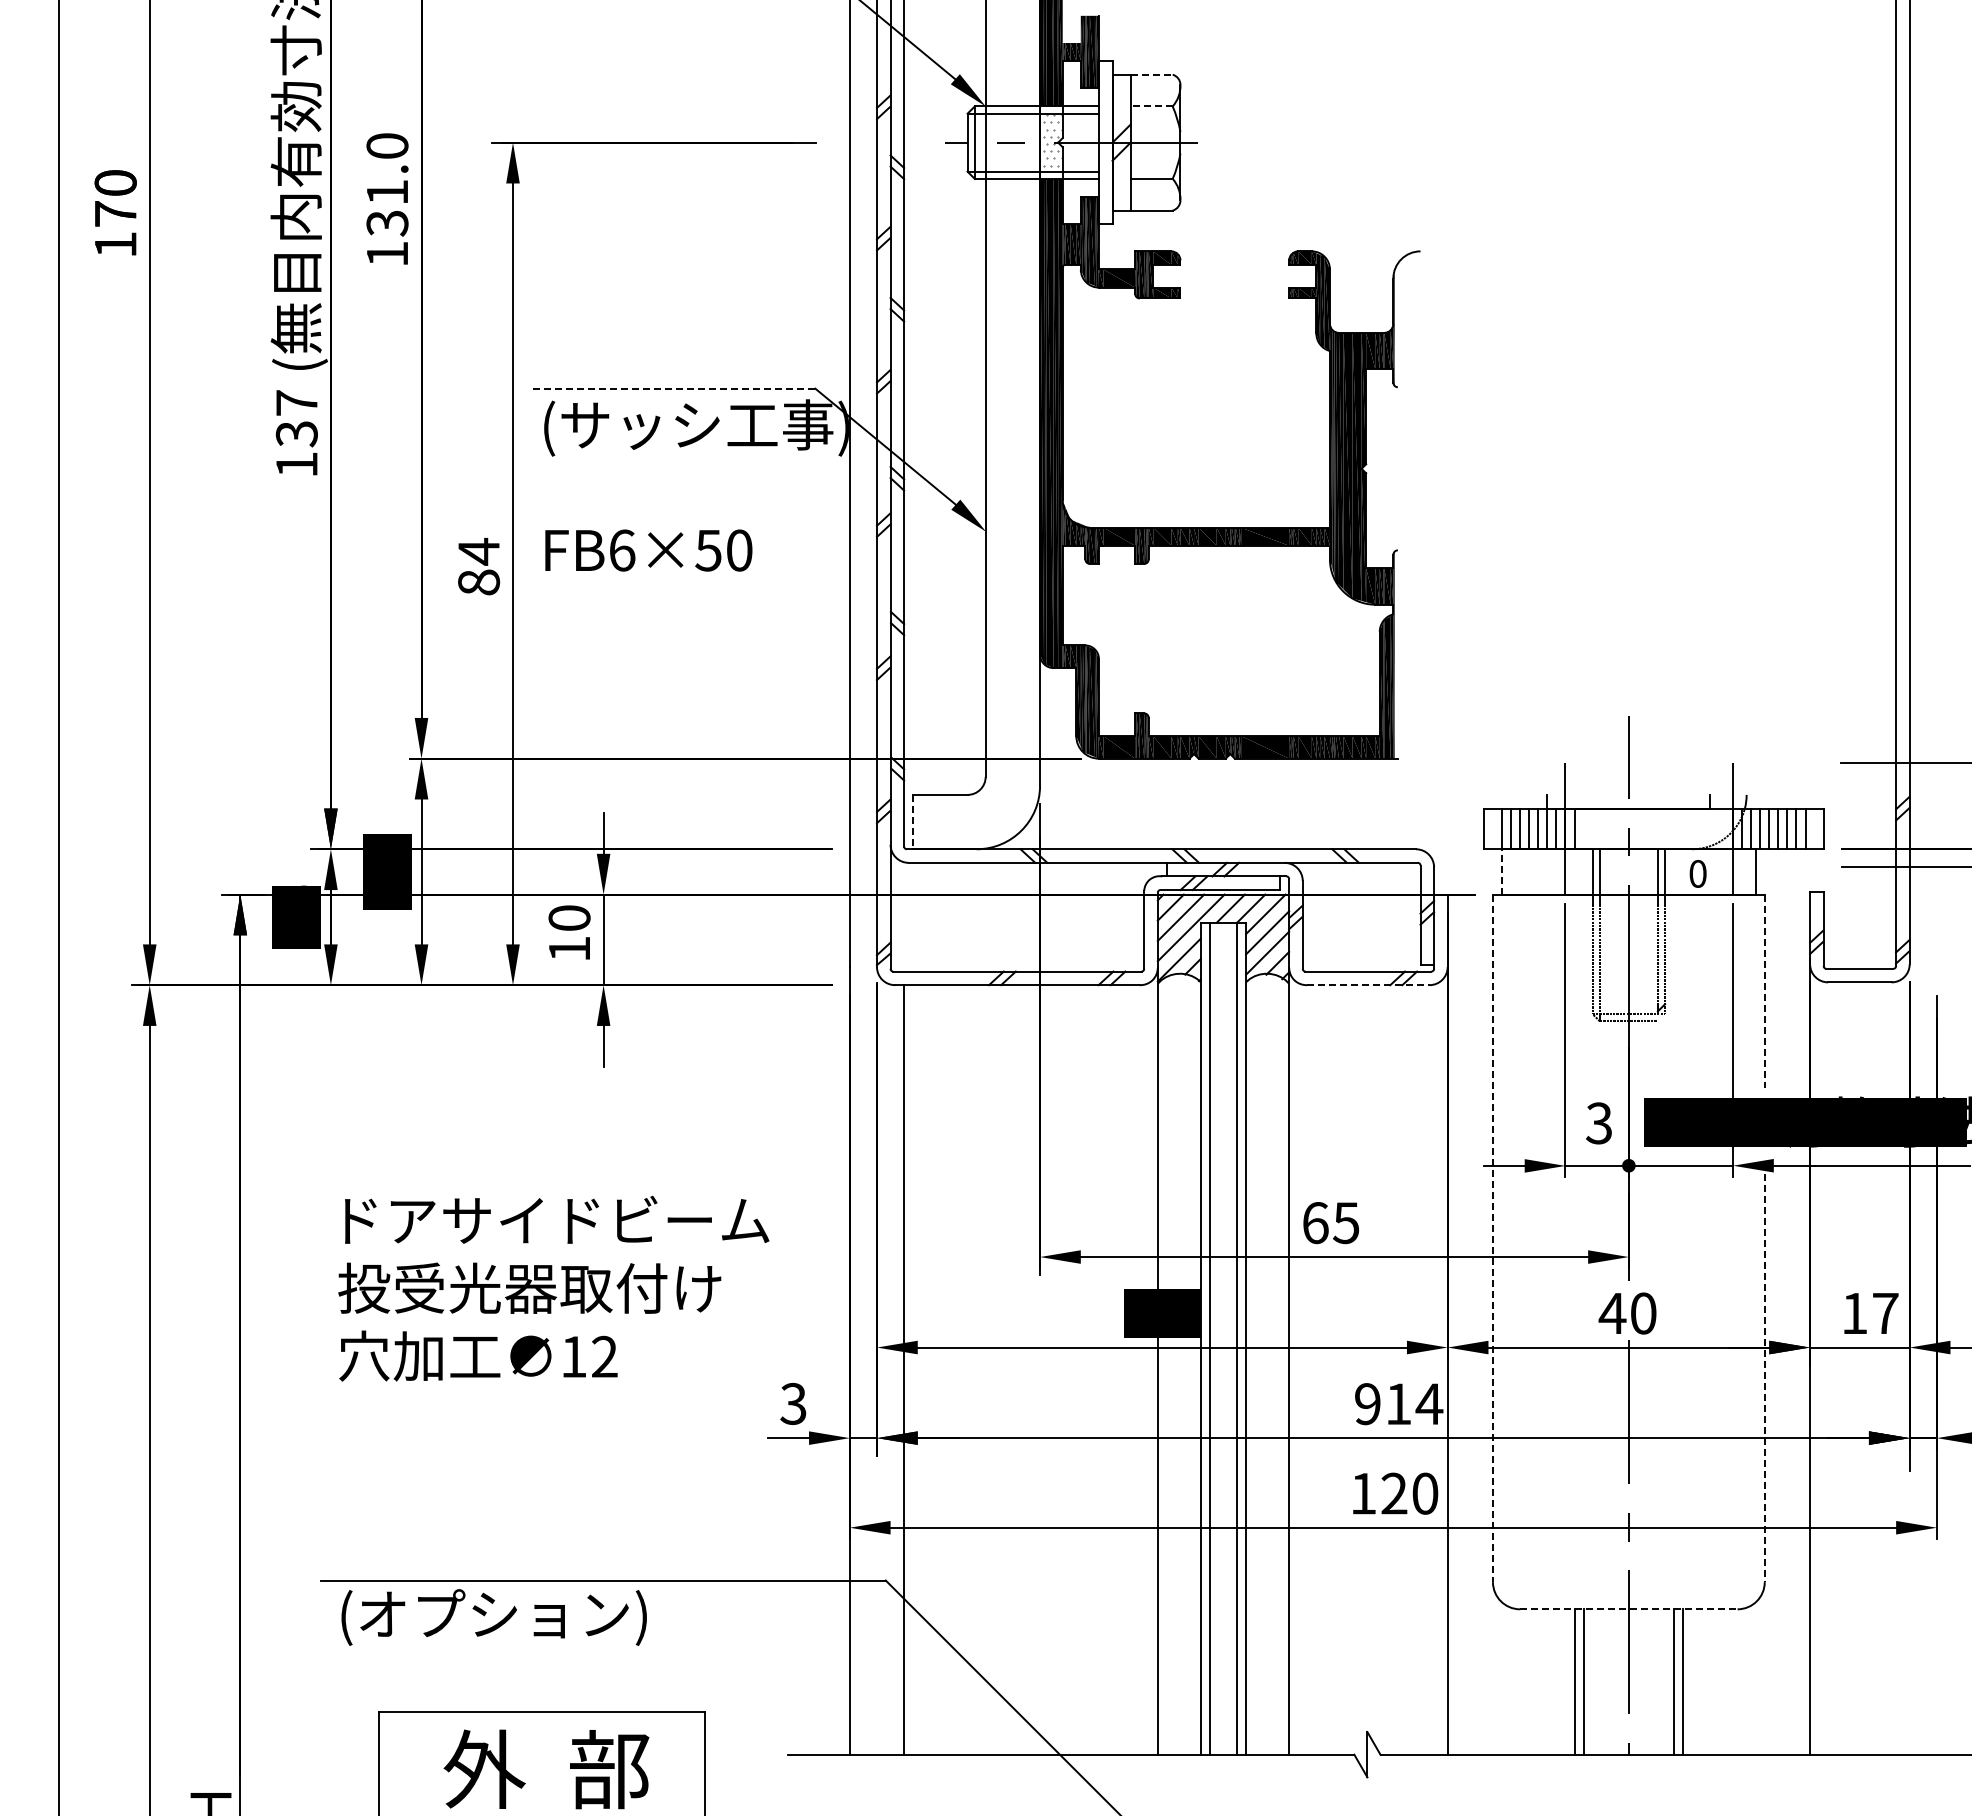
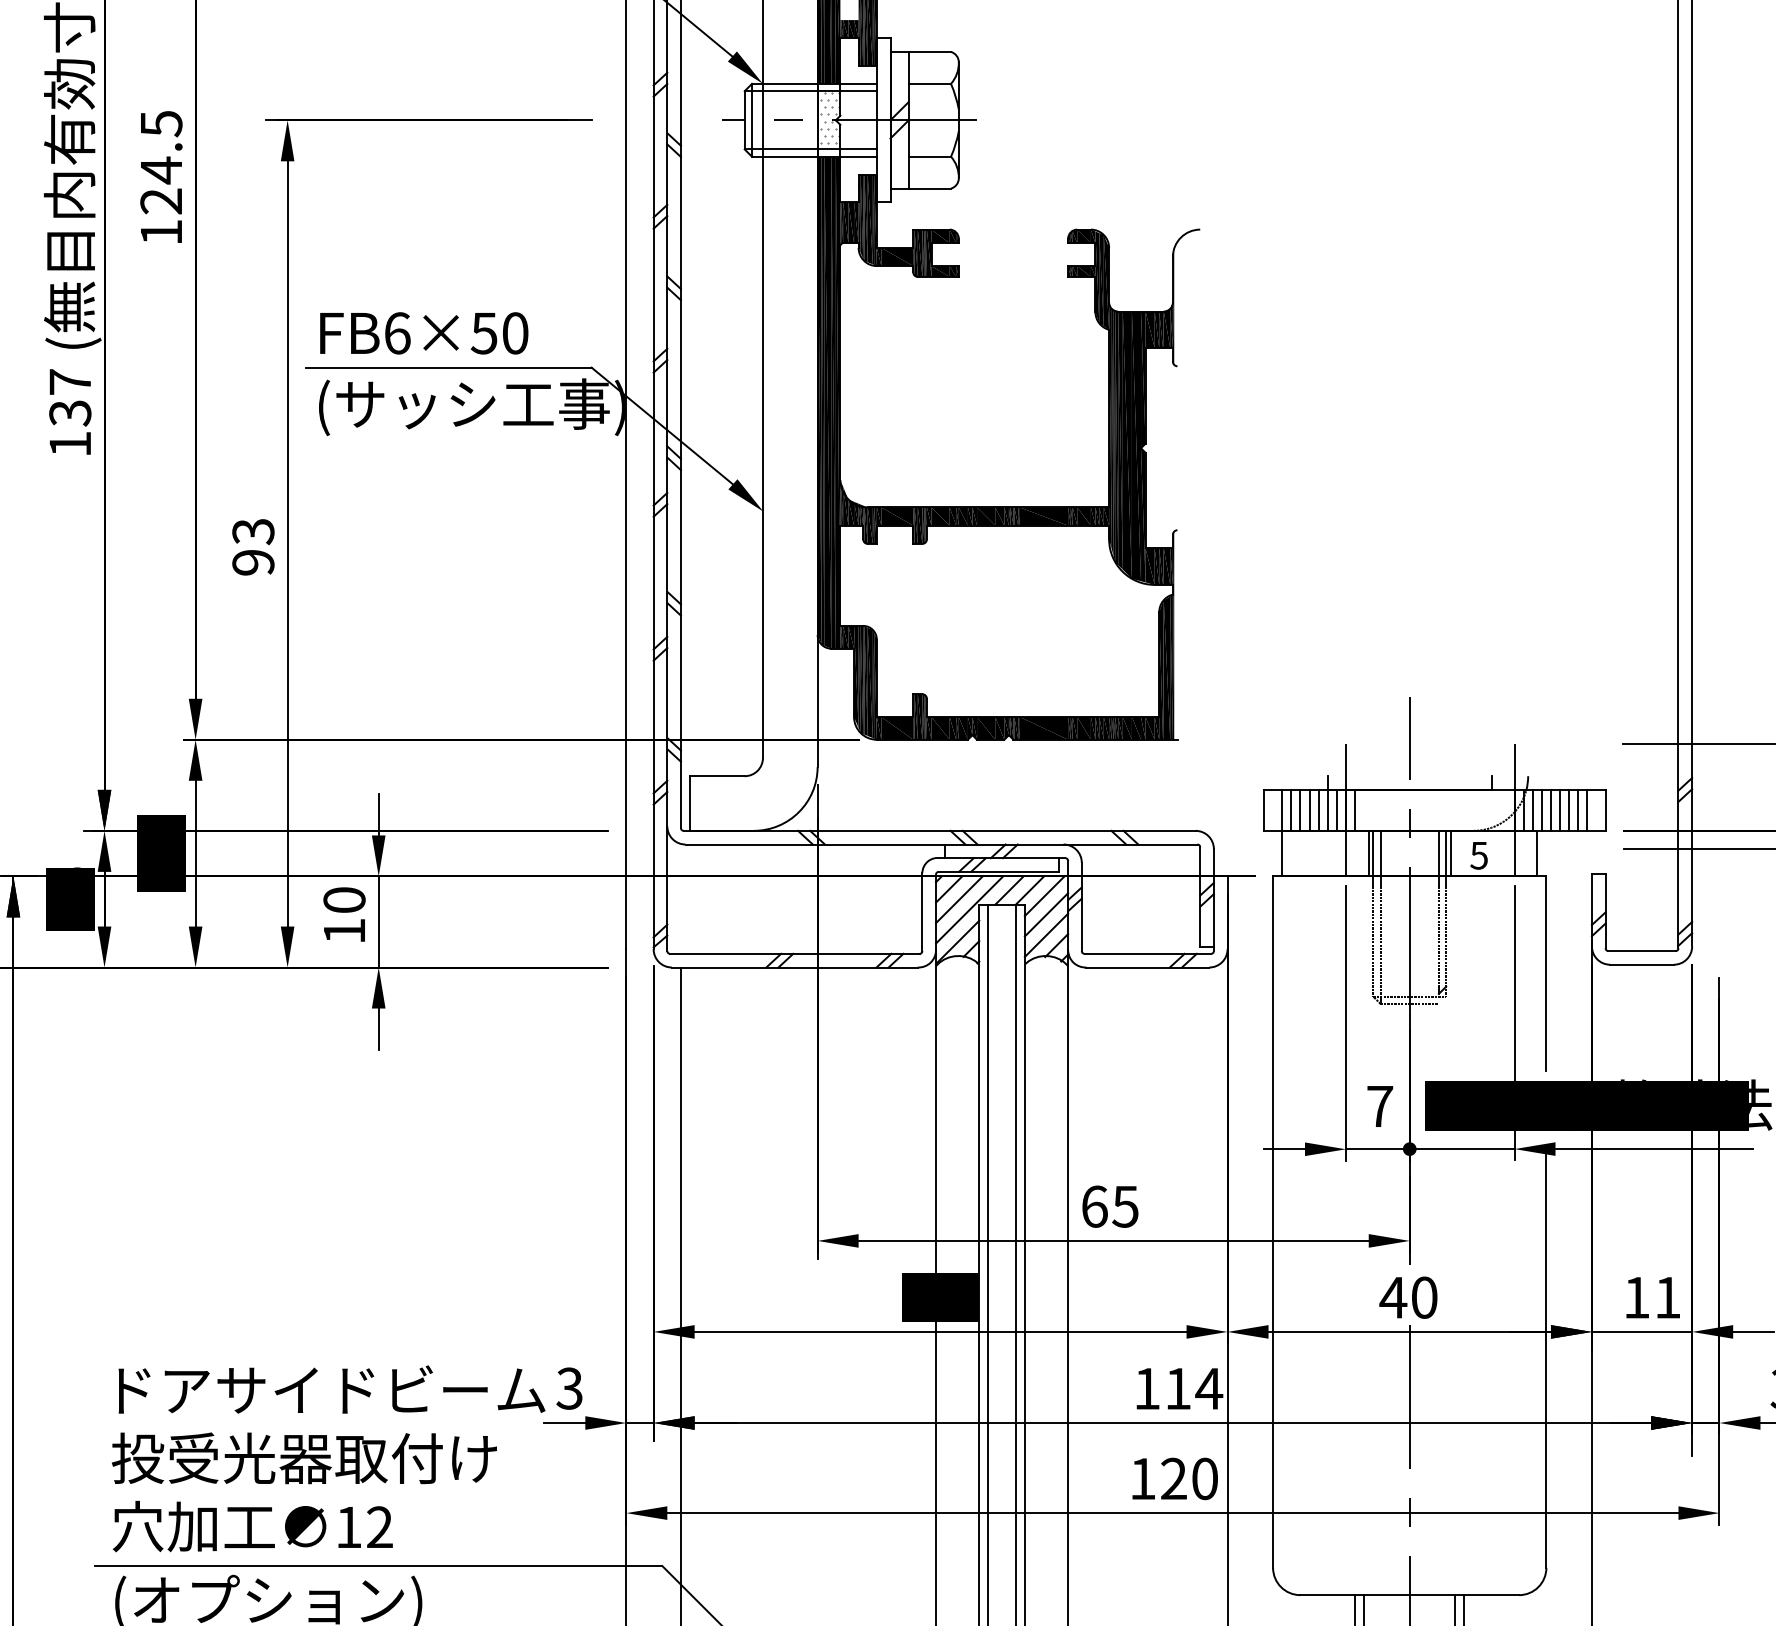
line: (1152, 74) -> (930, 51), dashed -> solid
line: (1151, 106) -> (929, 83), dashed -> solid
text: (387, 184) -> (161, 162), 131.0 -> 124.5
line: (672, 388) -> (448, 367), dashed -> solid
text: (648, 550) -> (423, 333), moved
text: (479, 566) -> (253, 546), 84 -> 93
line: (913, 822) -> (690, 803), dashed -> solid
line: (1502, 871) -> (1282, 853), dashed -> solid
line: (1588, 871) -> (1369, 853), added
line: (1669, 871) -> (1450, 853), added
text: (1697, 873) -> (1478, 855), 0 -> 5
line: (1368, 985) -> (1147, 967), dashed -> solid
line: (1764, 991) -> (1546, 973), dashed -> solid
text: (1599, 1123) -> (1380, 1106), 3 -> 7
line: (1493, 1238) -> (1273, 1222), dashed -> solid
text: (553, 1288) -> (328, 1458), moved
text: (1885, 1313) -> (1667, 1297), 17 -> 11
line: (1764, 1373) -> (1546, 1358), dashed -> solid
text: (1367, 1404) -> (1146, 1389), 914 -> 114
line: (1628, 1609) -> (1409, 1595), dashed -> solid

